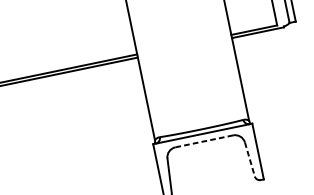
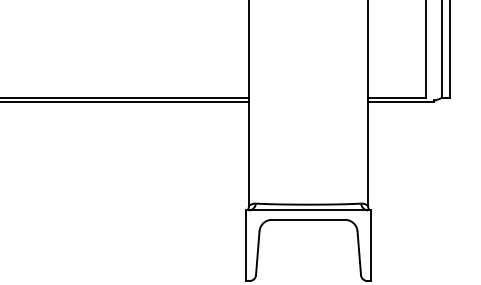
line: (204, 141) -> (308, 219), dashed -> solid
line: (250, 159) -> (359, 253), dashed -> solid

